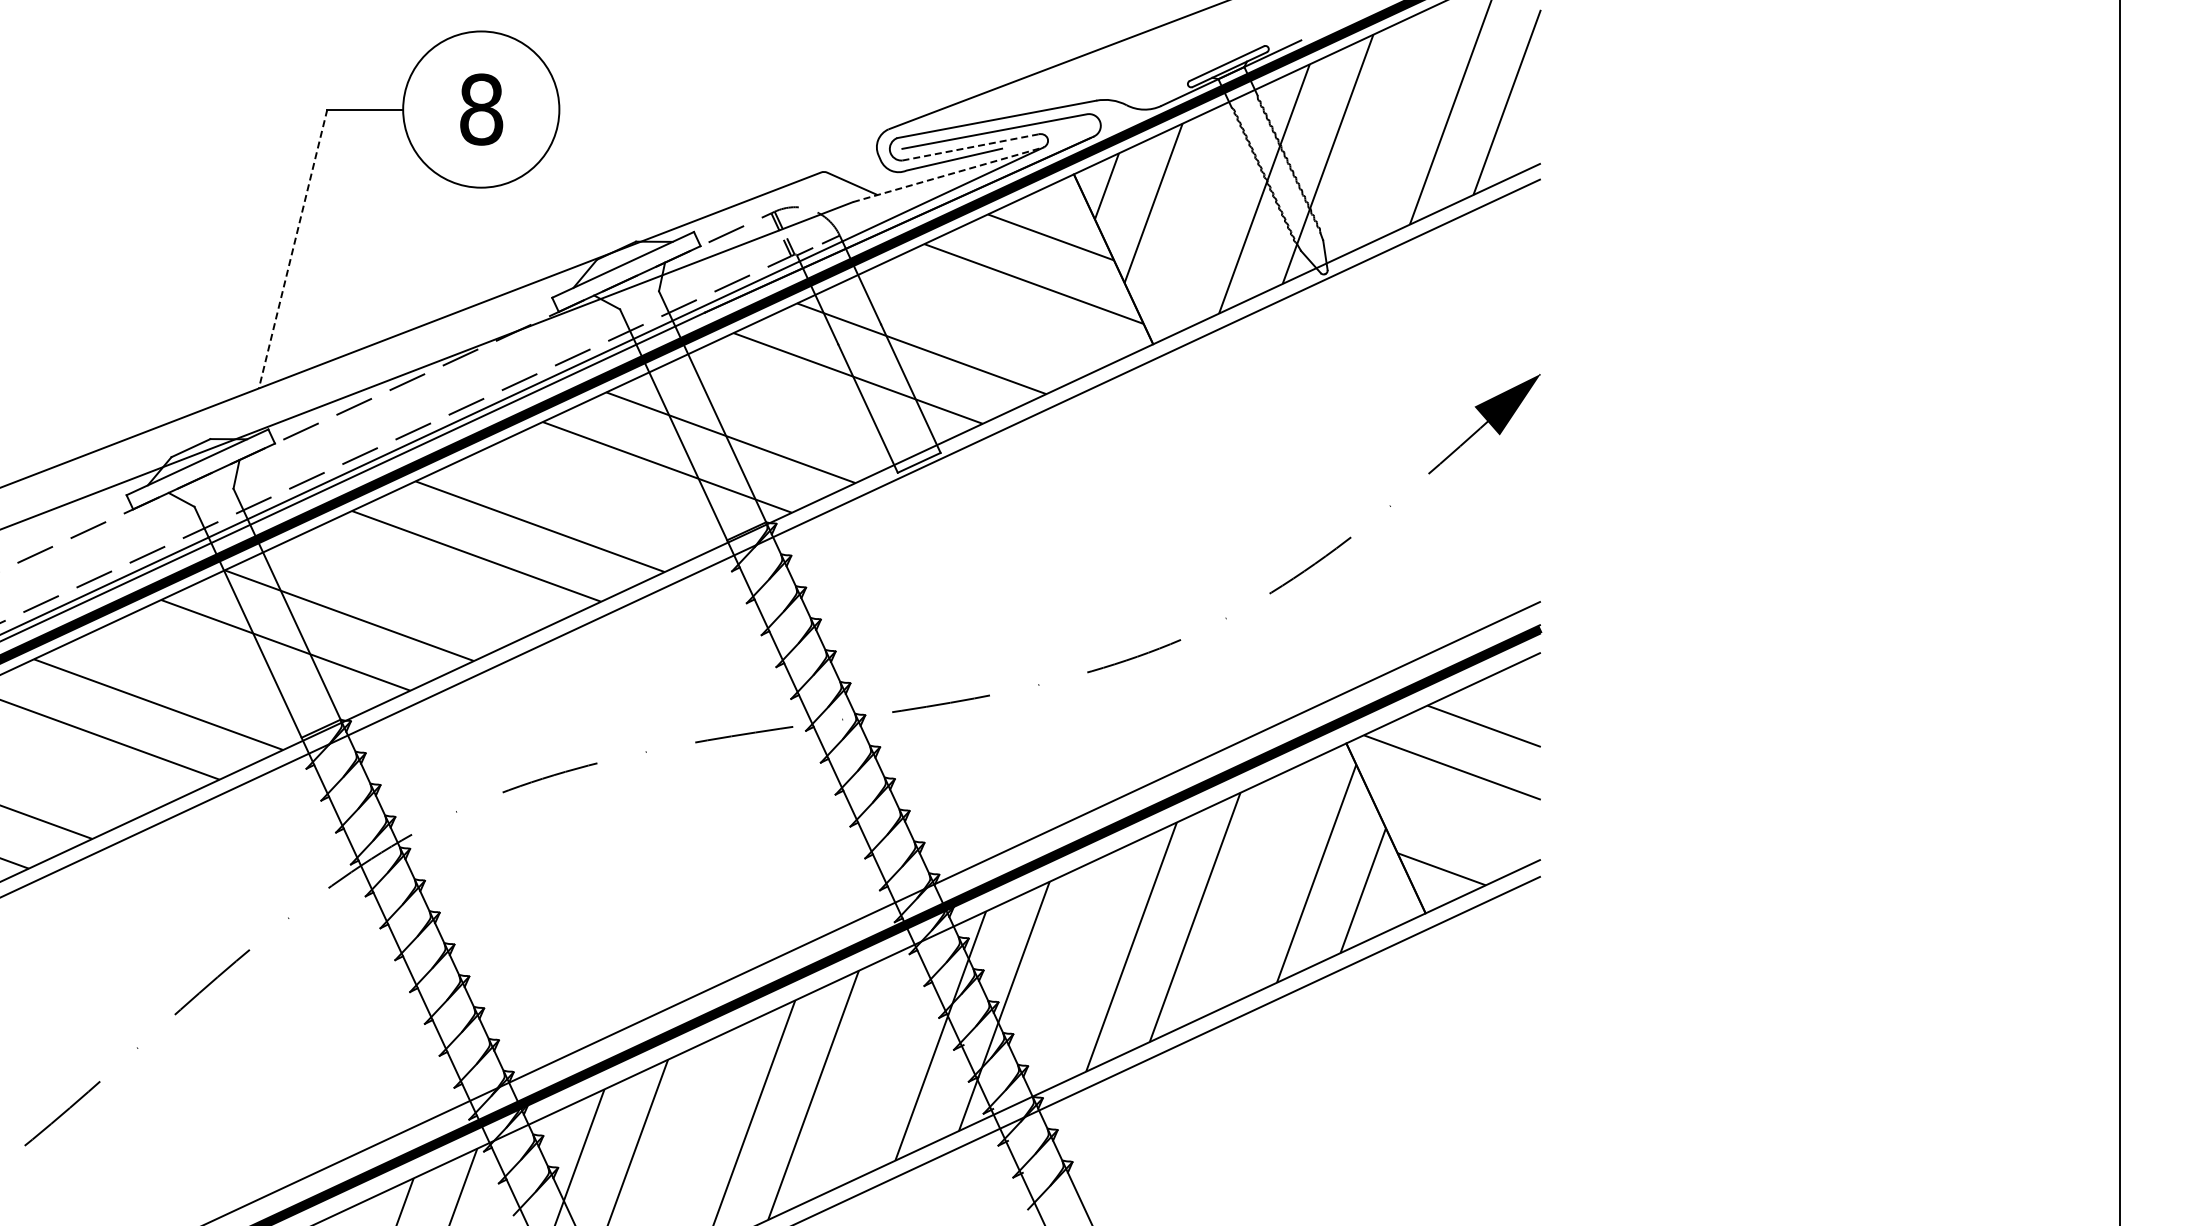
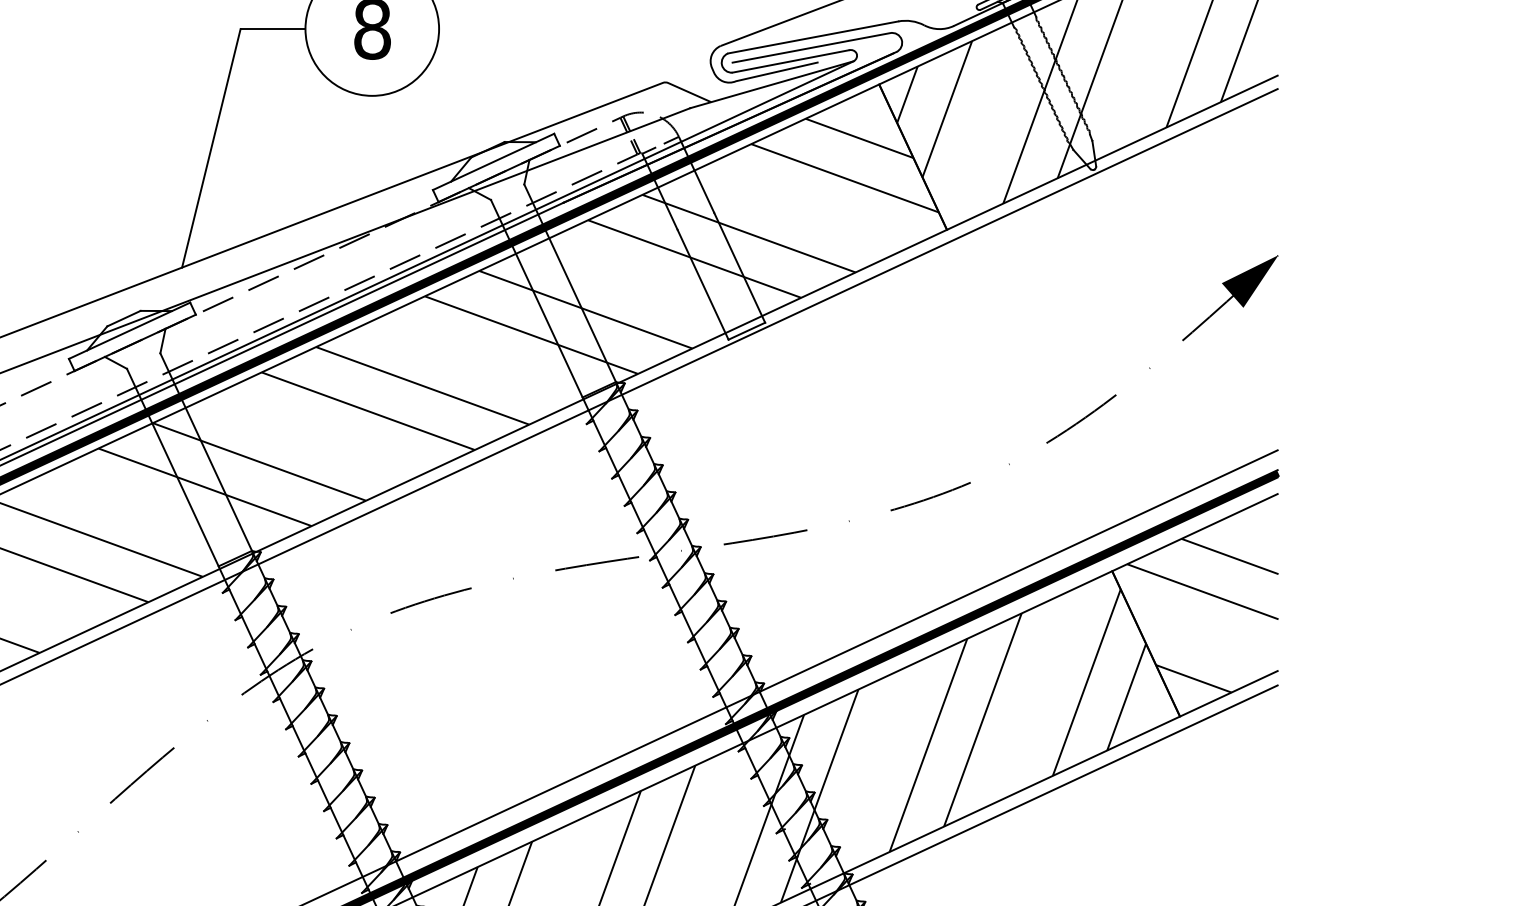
line: (970, 147) -> (790, 61), dashed -> solid
line: (949, 174) -> (772, 84), dashed -> solid
line: (293, 249) -> (211, 148), dashed -> solid

